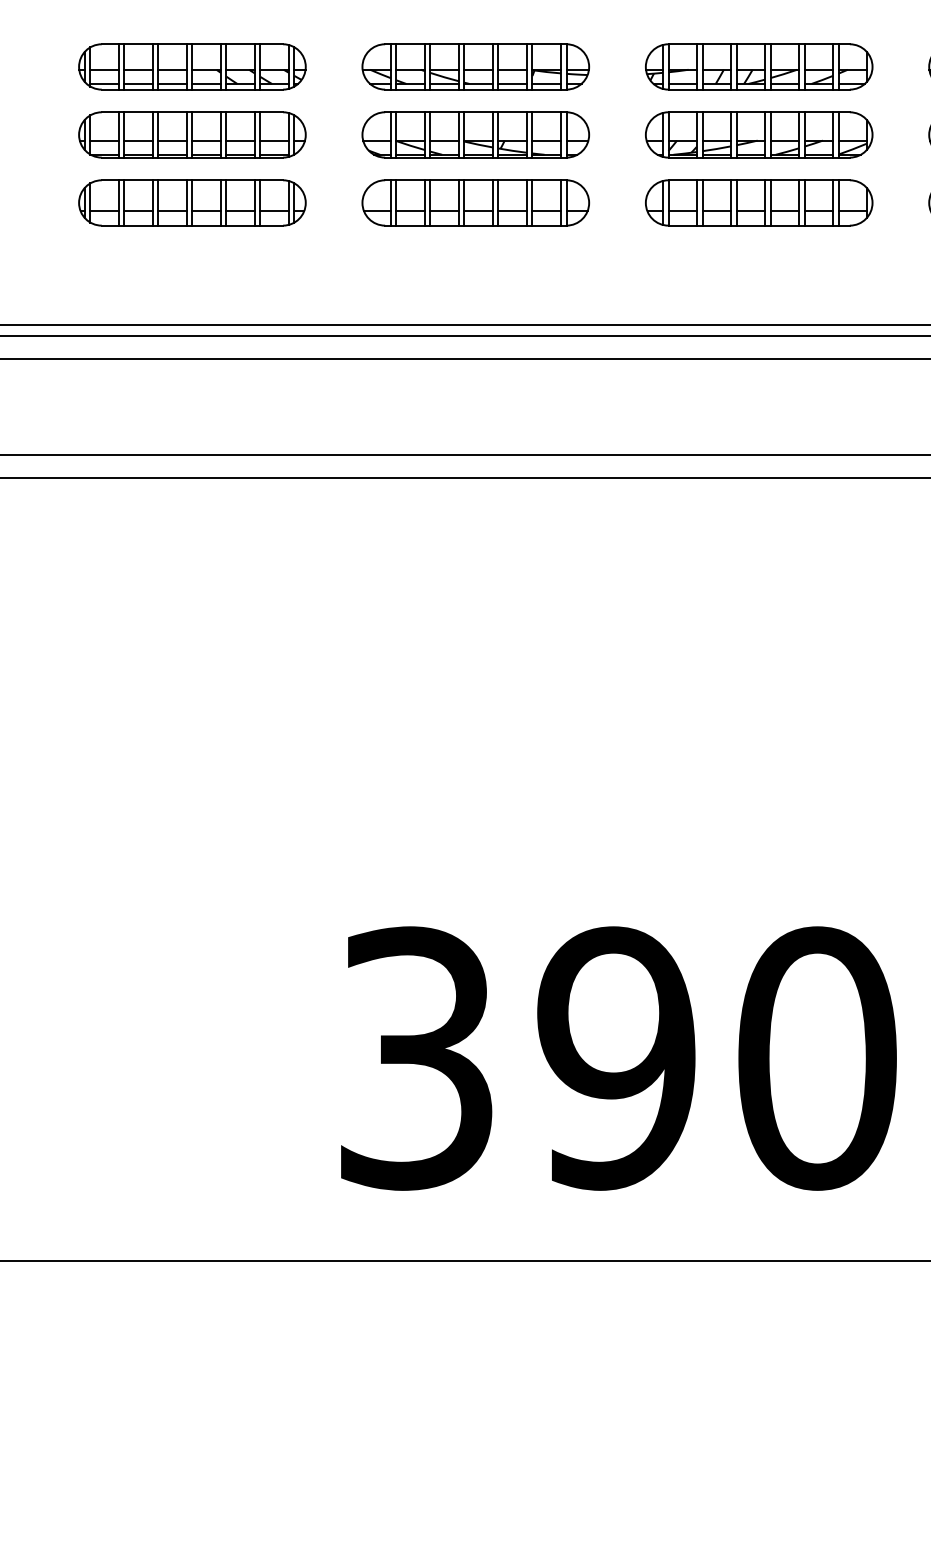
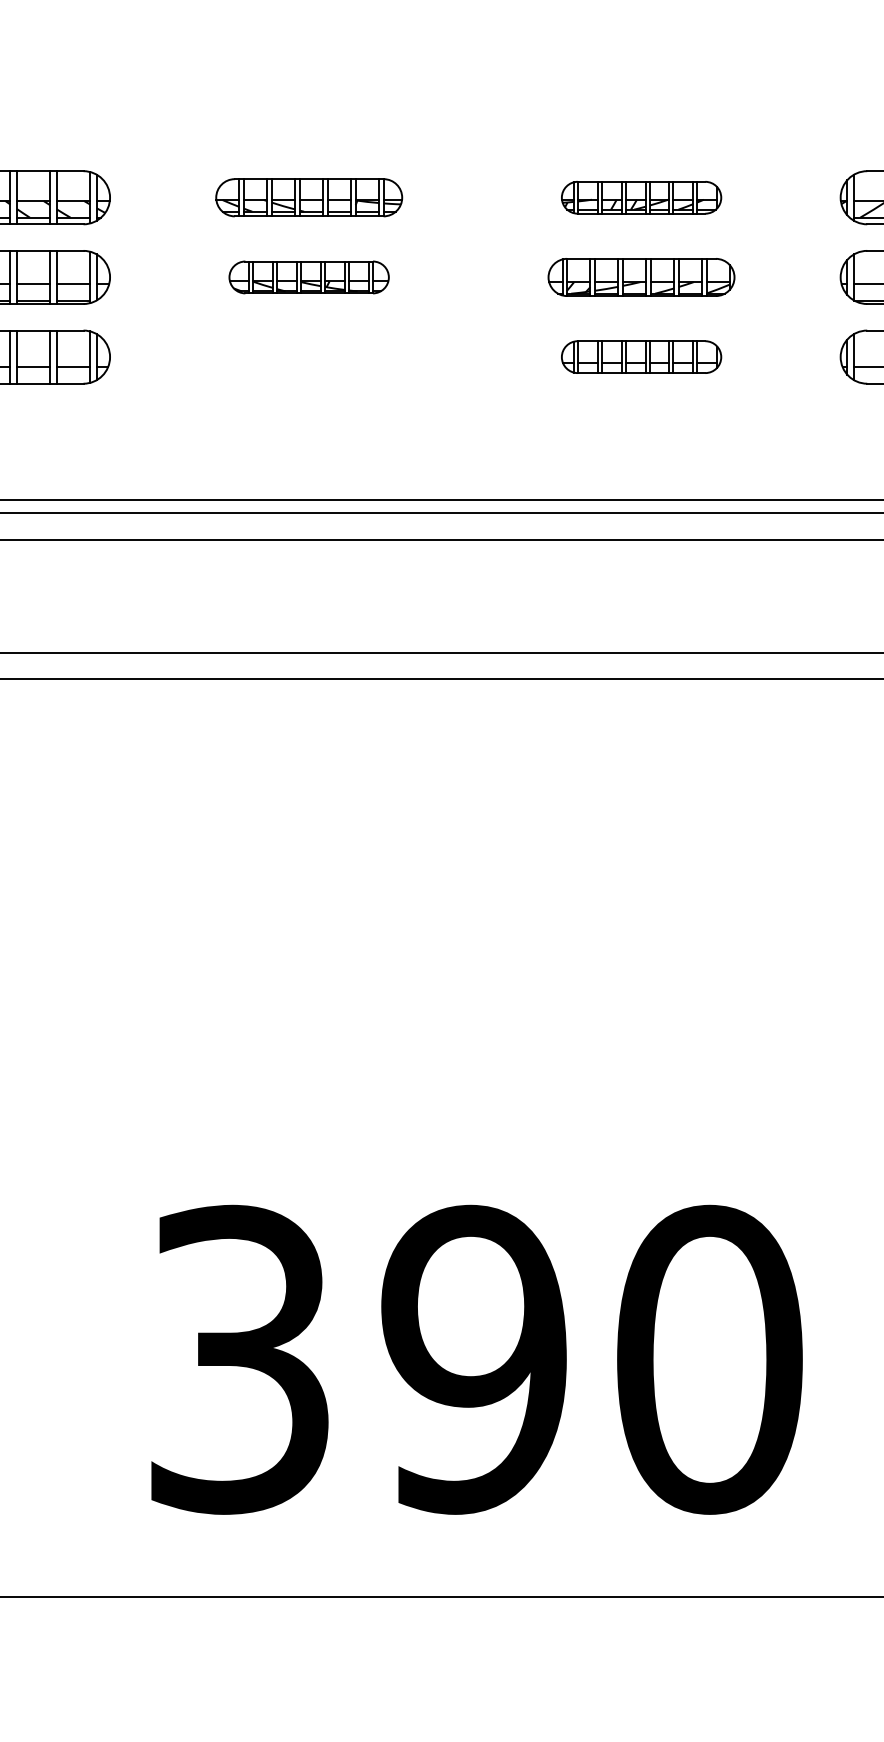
part: (475, 66) -> (308, 197), size x0.7
part: (759, 66) -> (641, 197), size x0.6
part: (475, 134) -> (308, 276), size x0.6
part: (759, 134) -> (641, 276), size x0.7
part: (475, 202) -> (308, 356), removed
part: (759, 202) -> (641, 356), size x0.6

